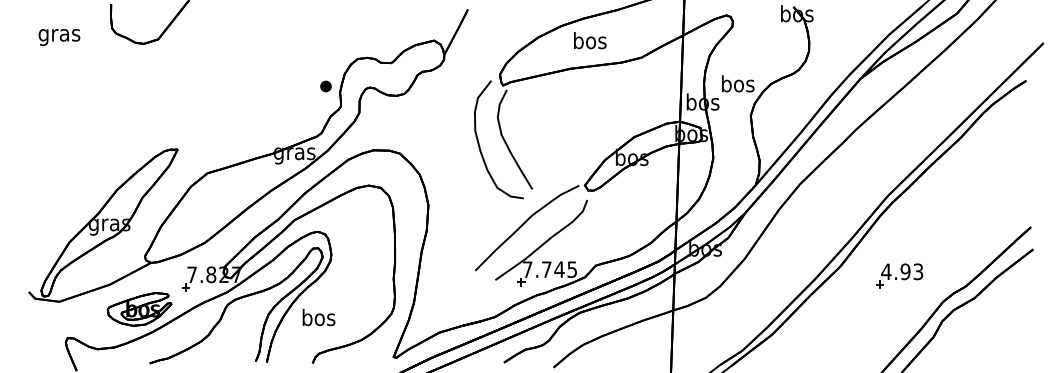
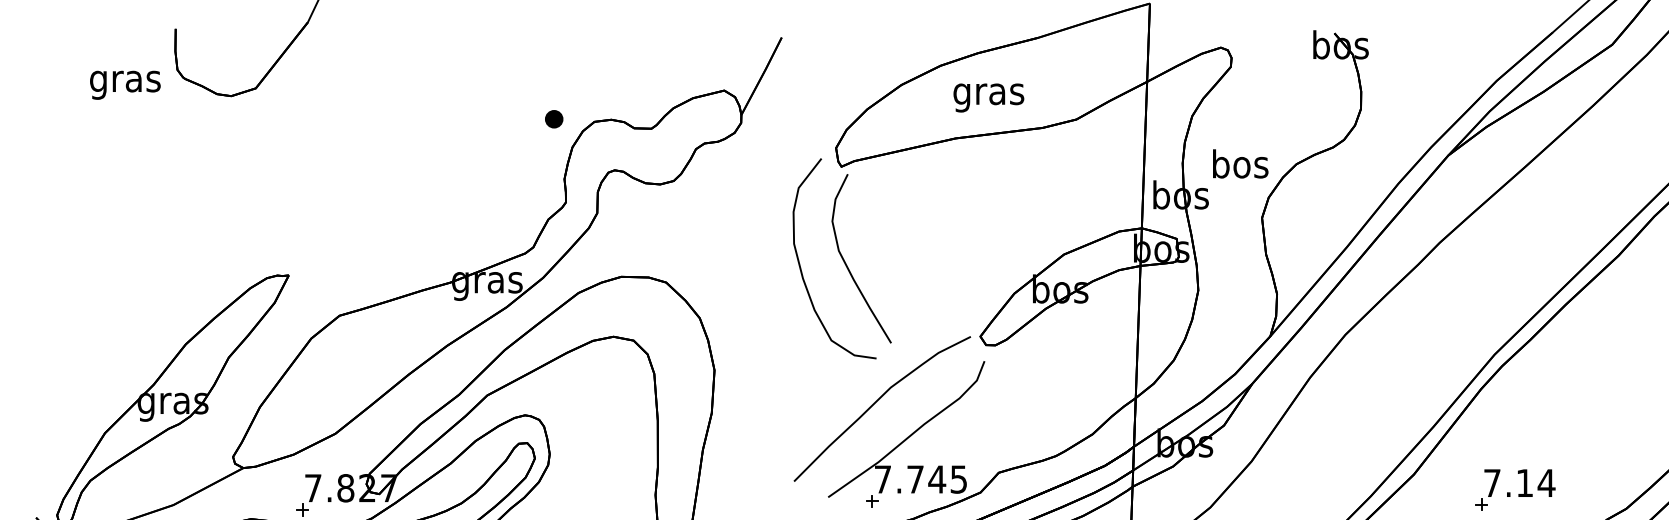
text: (59, 37) -> (125, 85), moved
text: (589, 42) -> (988, 93), bos -> gras
part: (325, 86) -> (553, 119), moved
text: (902, 271) -> (1519, 482), 4.93 -> 7.14

